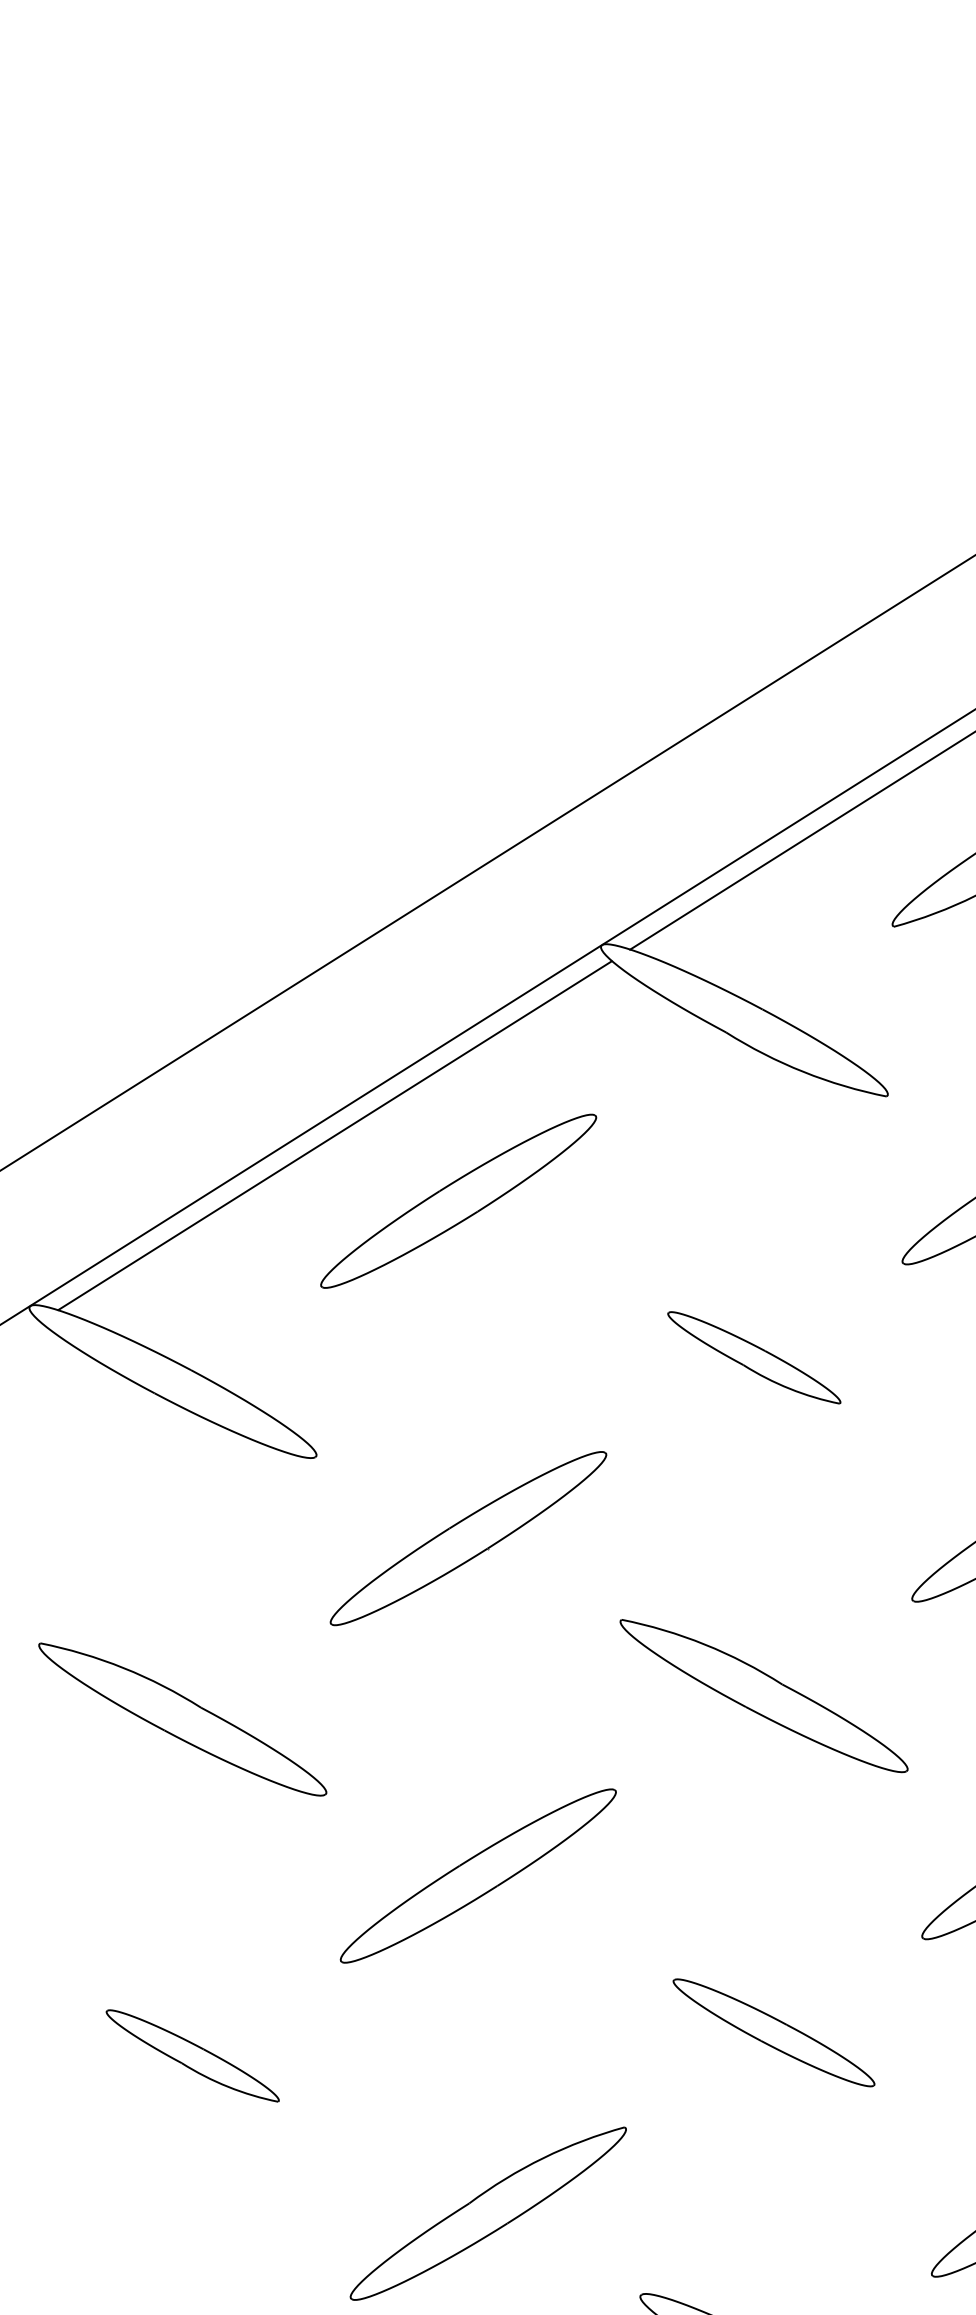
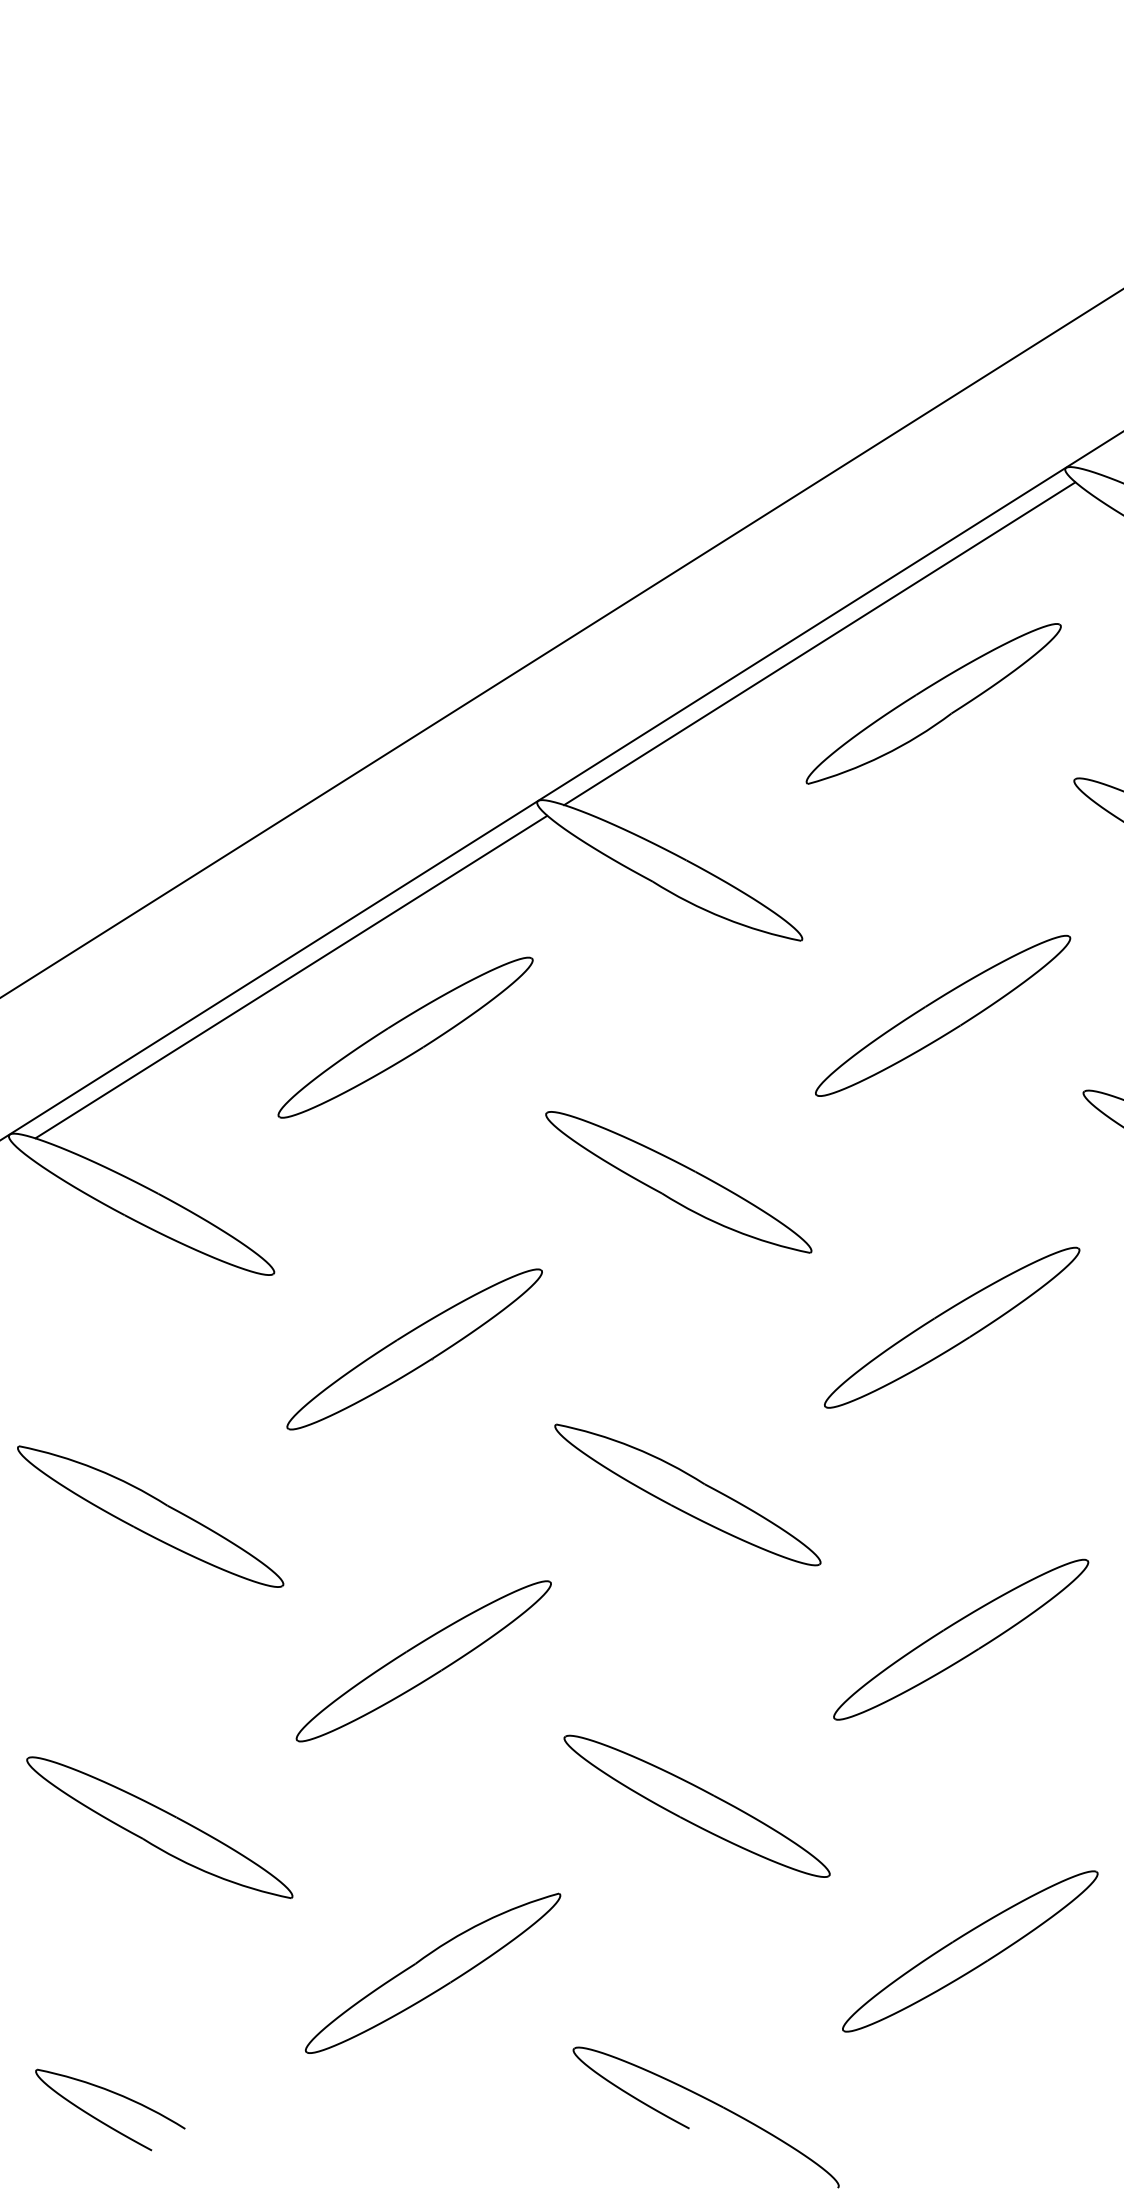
part: (753, 1357) -> (678, 1182), size x1.67
part: (773, 2032) -> (696, 1805), size x1.43
part: (192, 2055) -> (159, 1827), size x1.67

